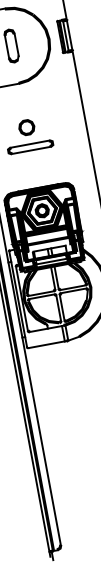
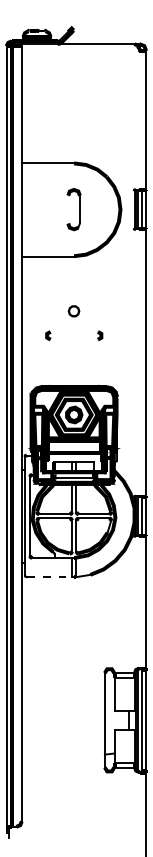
line: (7, 46) -> (68, 209), removed
part: (26, 127) -> (73, 311), size x0.6
line: (29, 143) -> (73, 331), removed
line: (30, 150) -> (73, 339), removed
line: (46, 344) -> (49, 577), solid -> dashed

